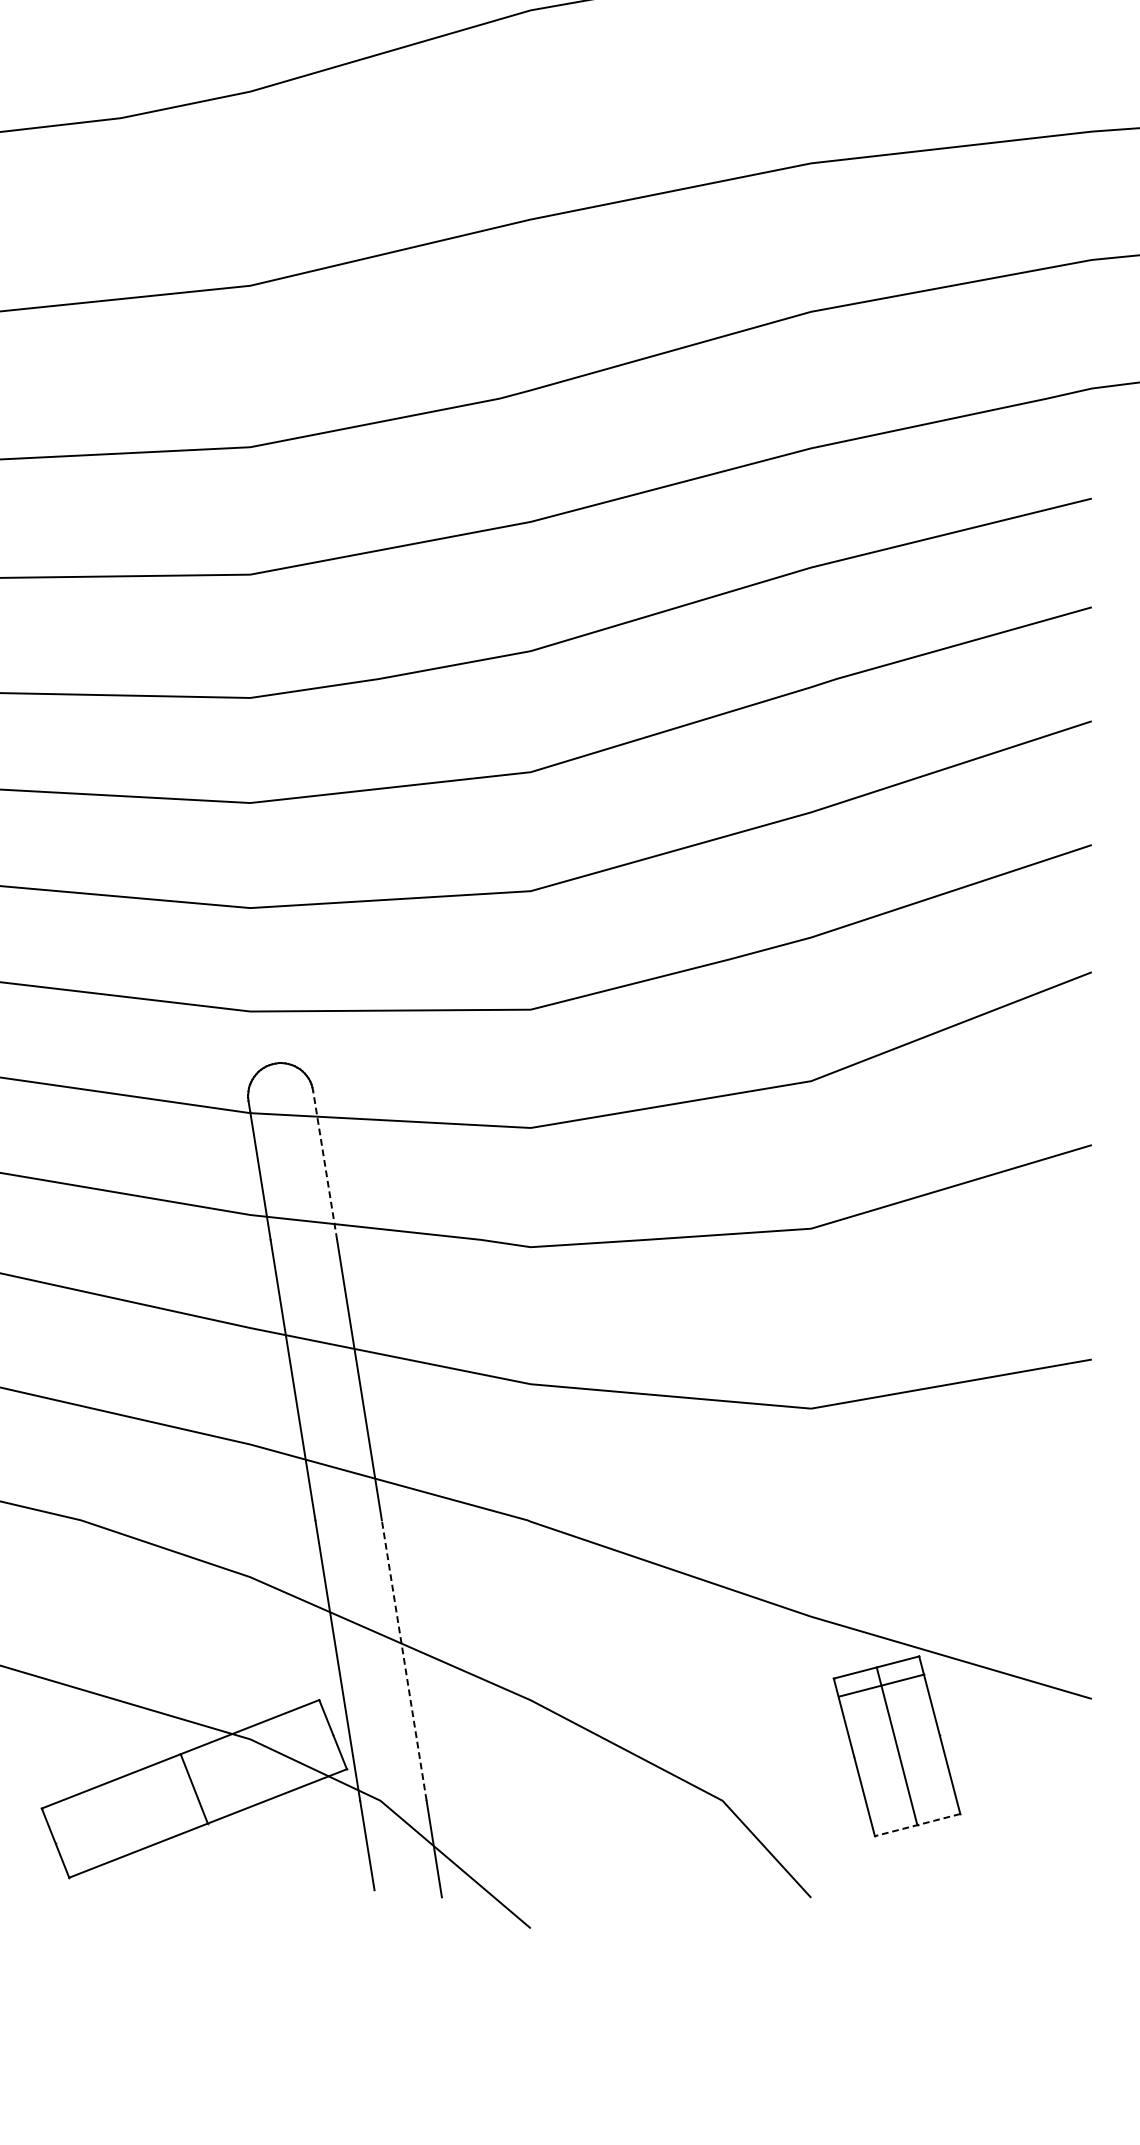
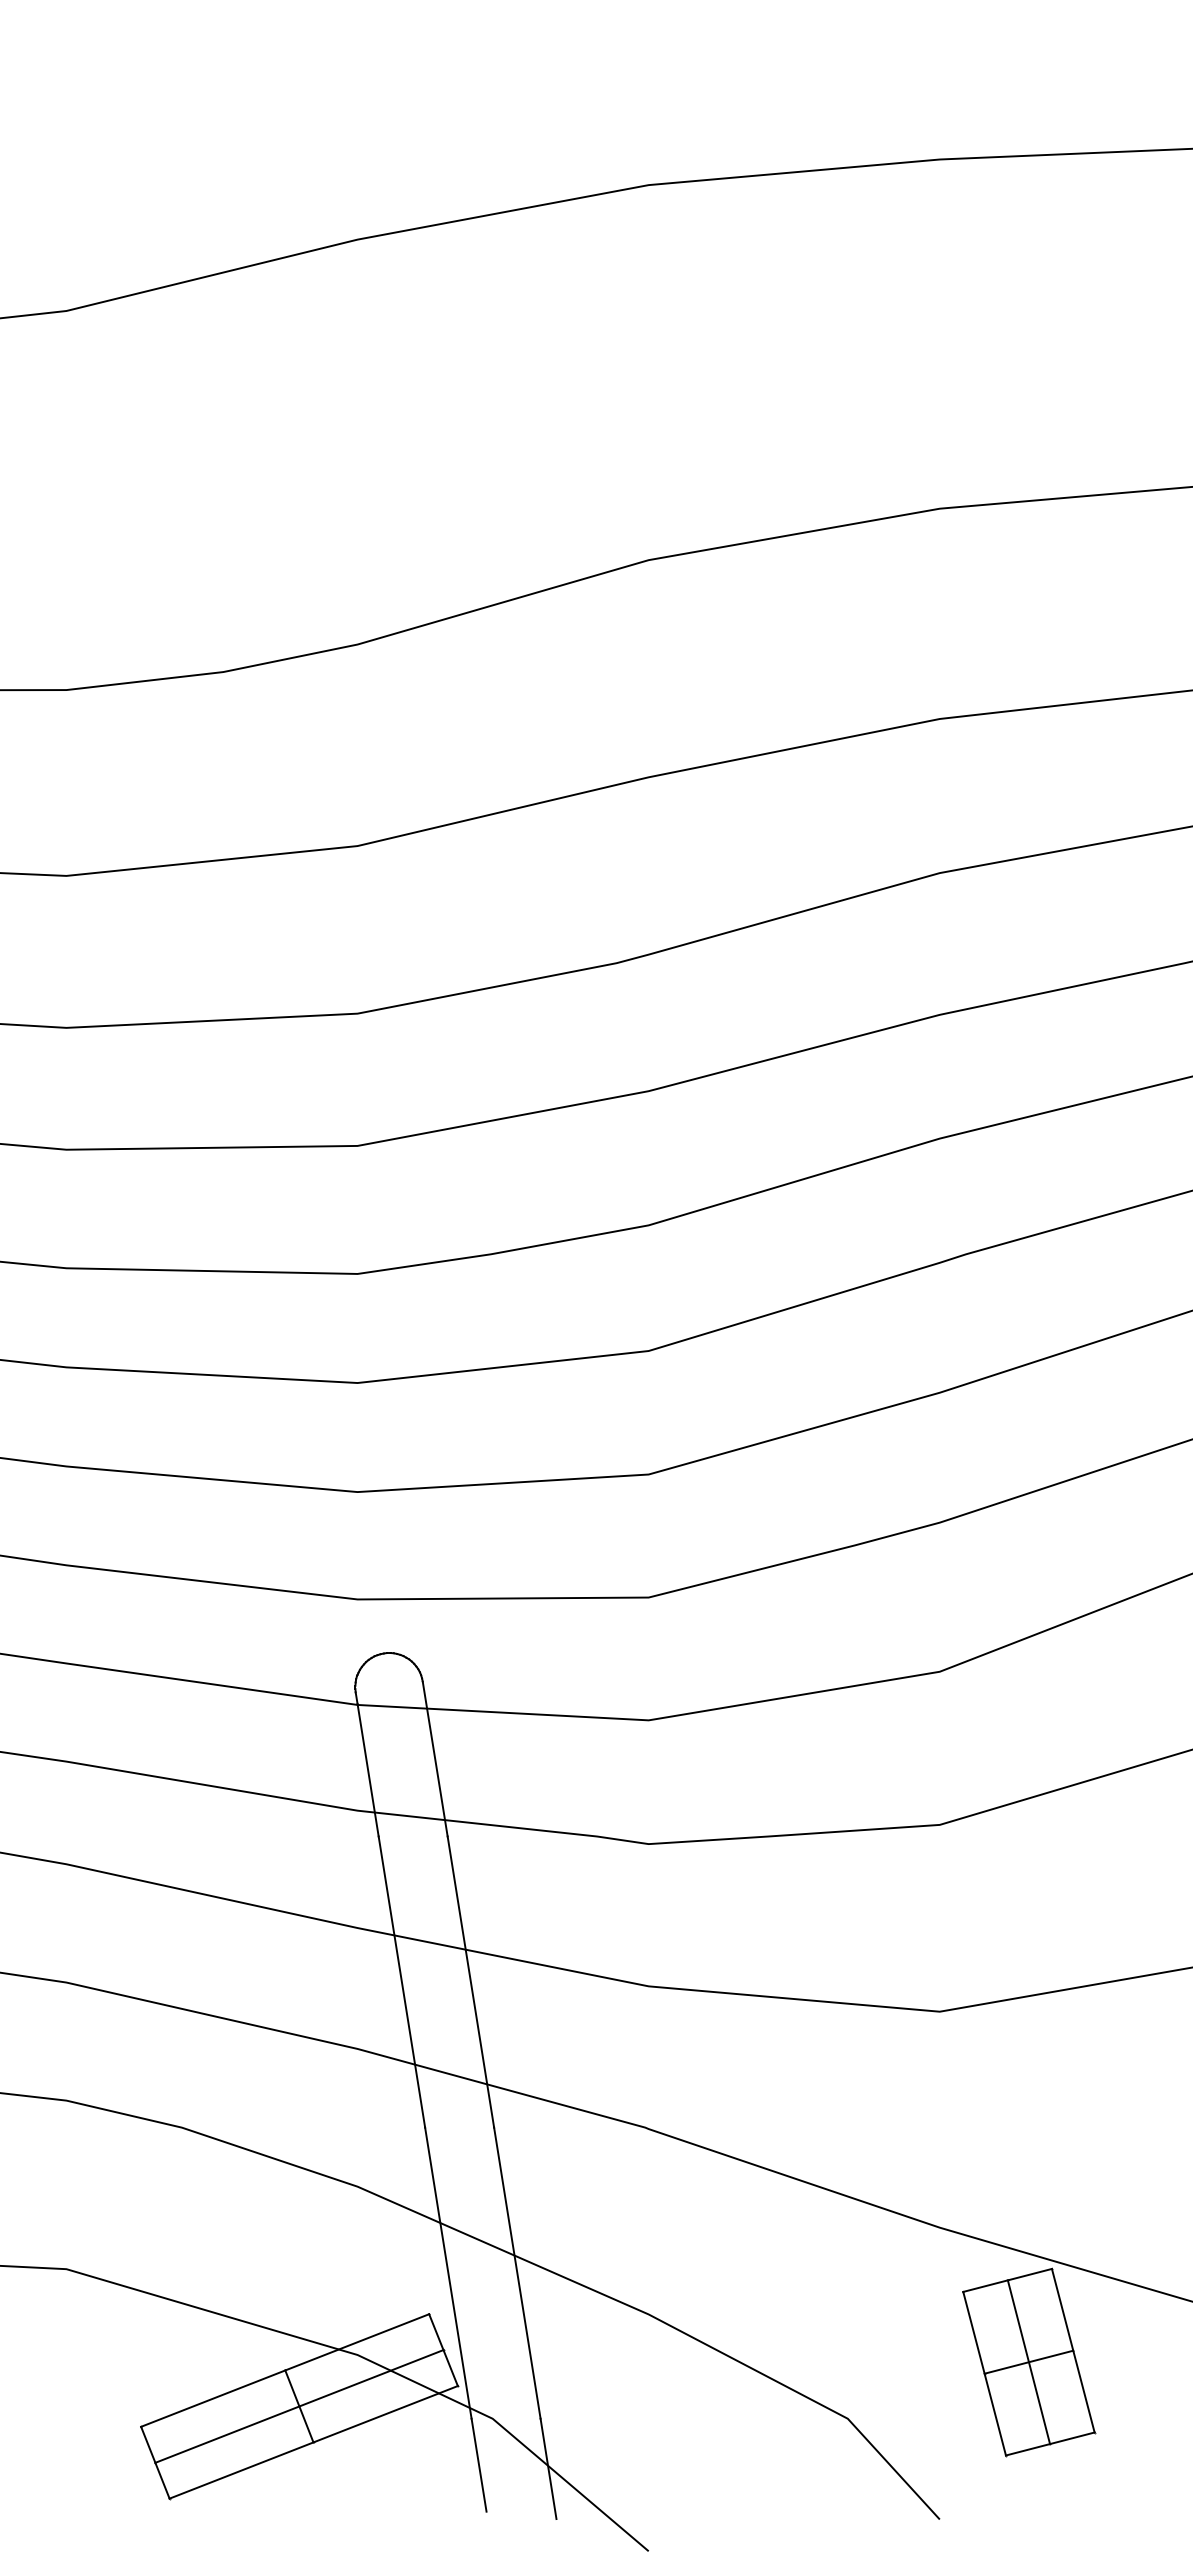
line: (325, 1164) -> (435, 1758), dashed -> solid
line: (404, 1659) -> (517, 2272), dashed -> solid
line: (881, 1684) -> (1028, 2361), moved
line: (194, 1788) -> (299, 2406), added
line: (917, 1825) -> (1050, 2444), dashed -> solid

